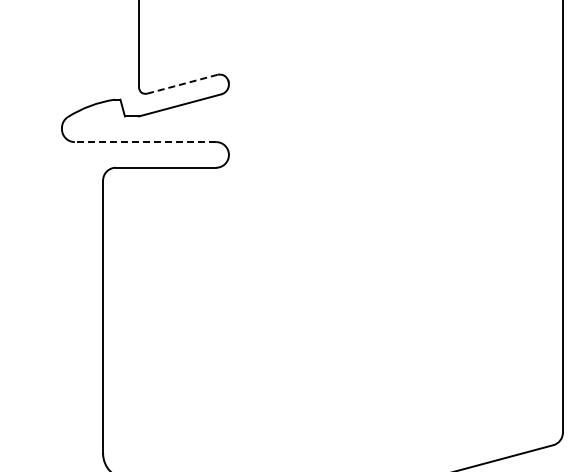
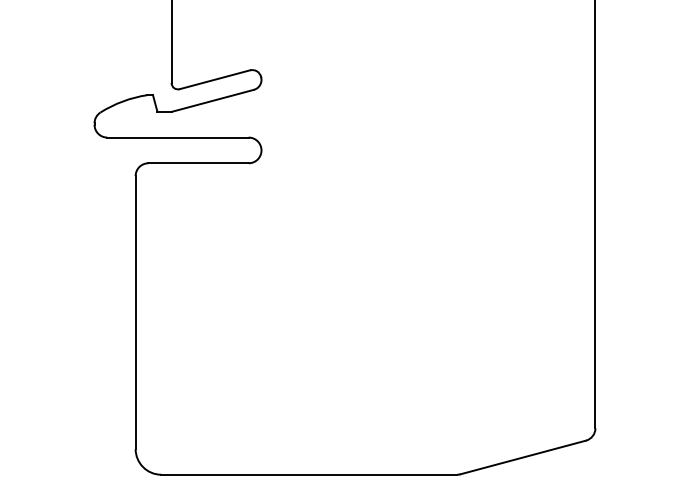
line: (182, 84) -> (215, 79), dashed -> solid
line: (145, 142) -> (178, 137), dashed -> solid

